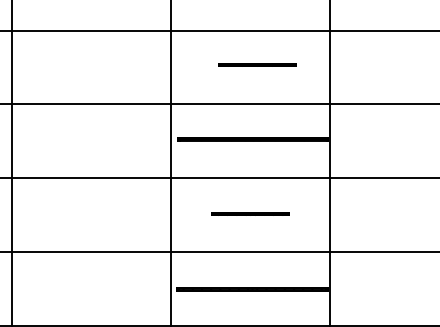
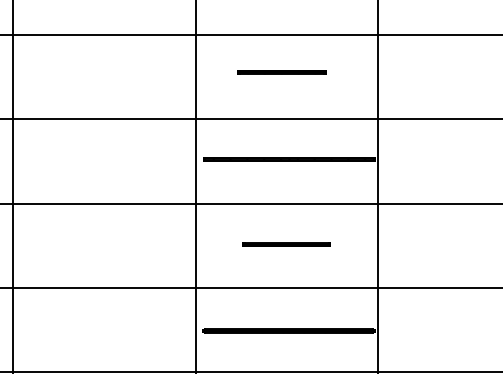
line: (257, 64) -> (281, 71), moved

